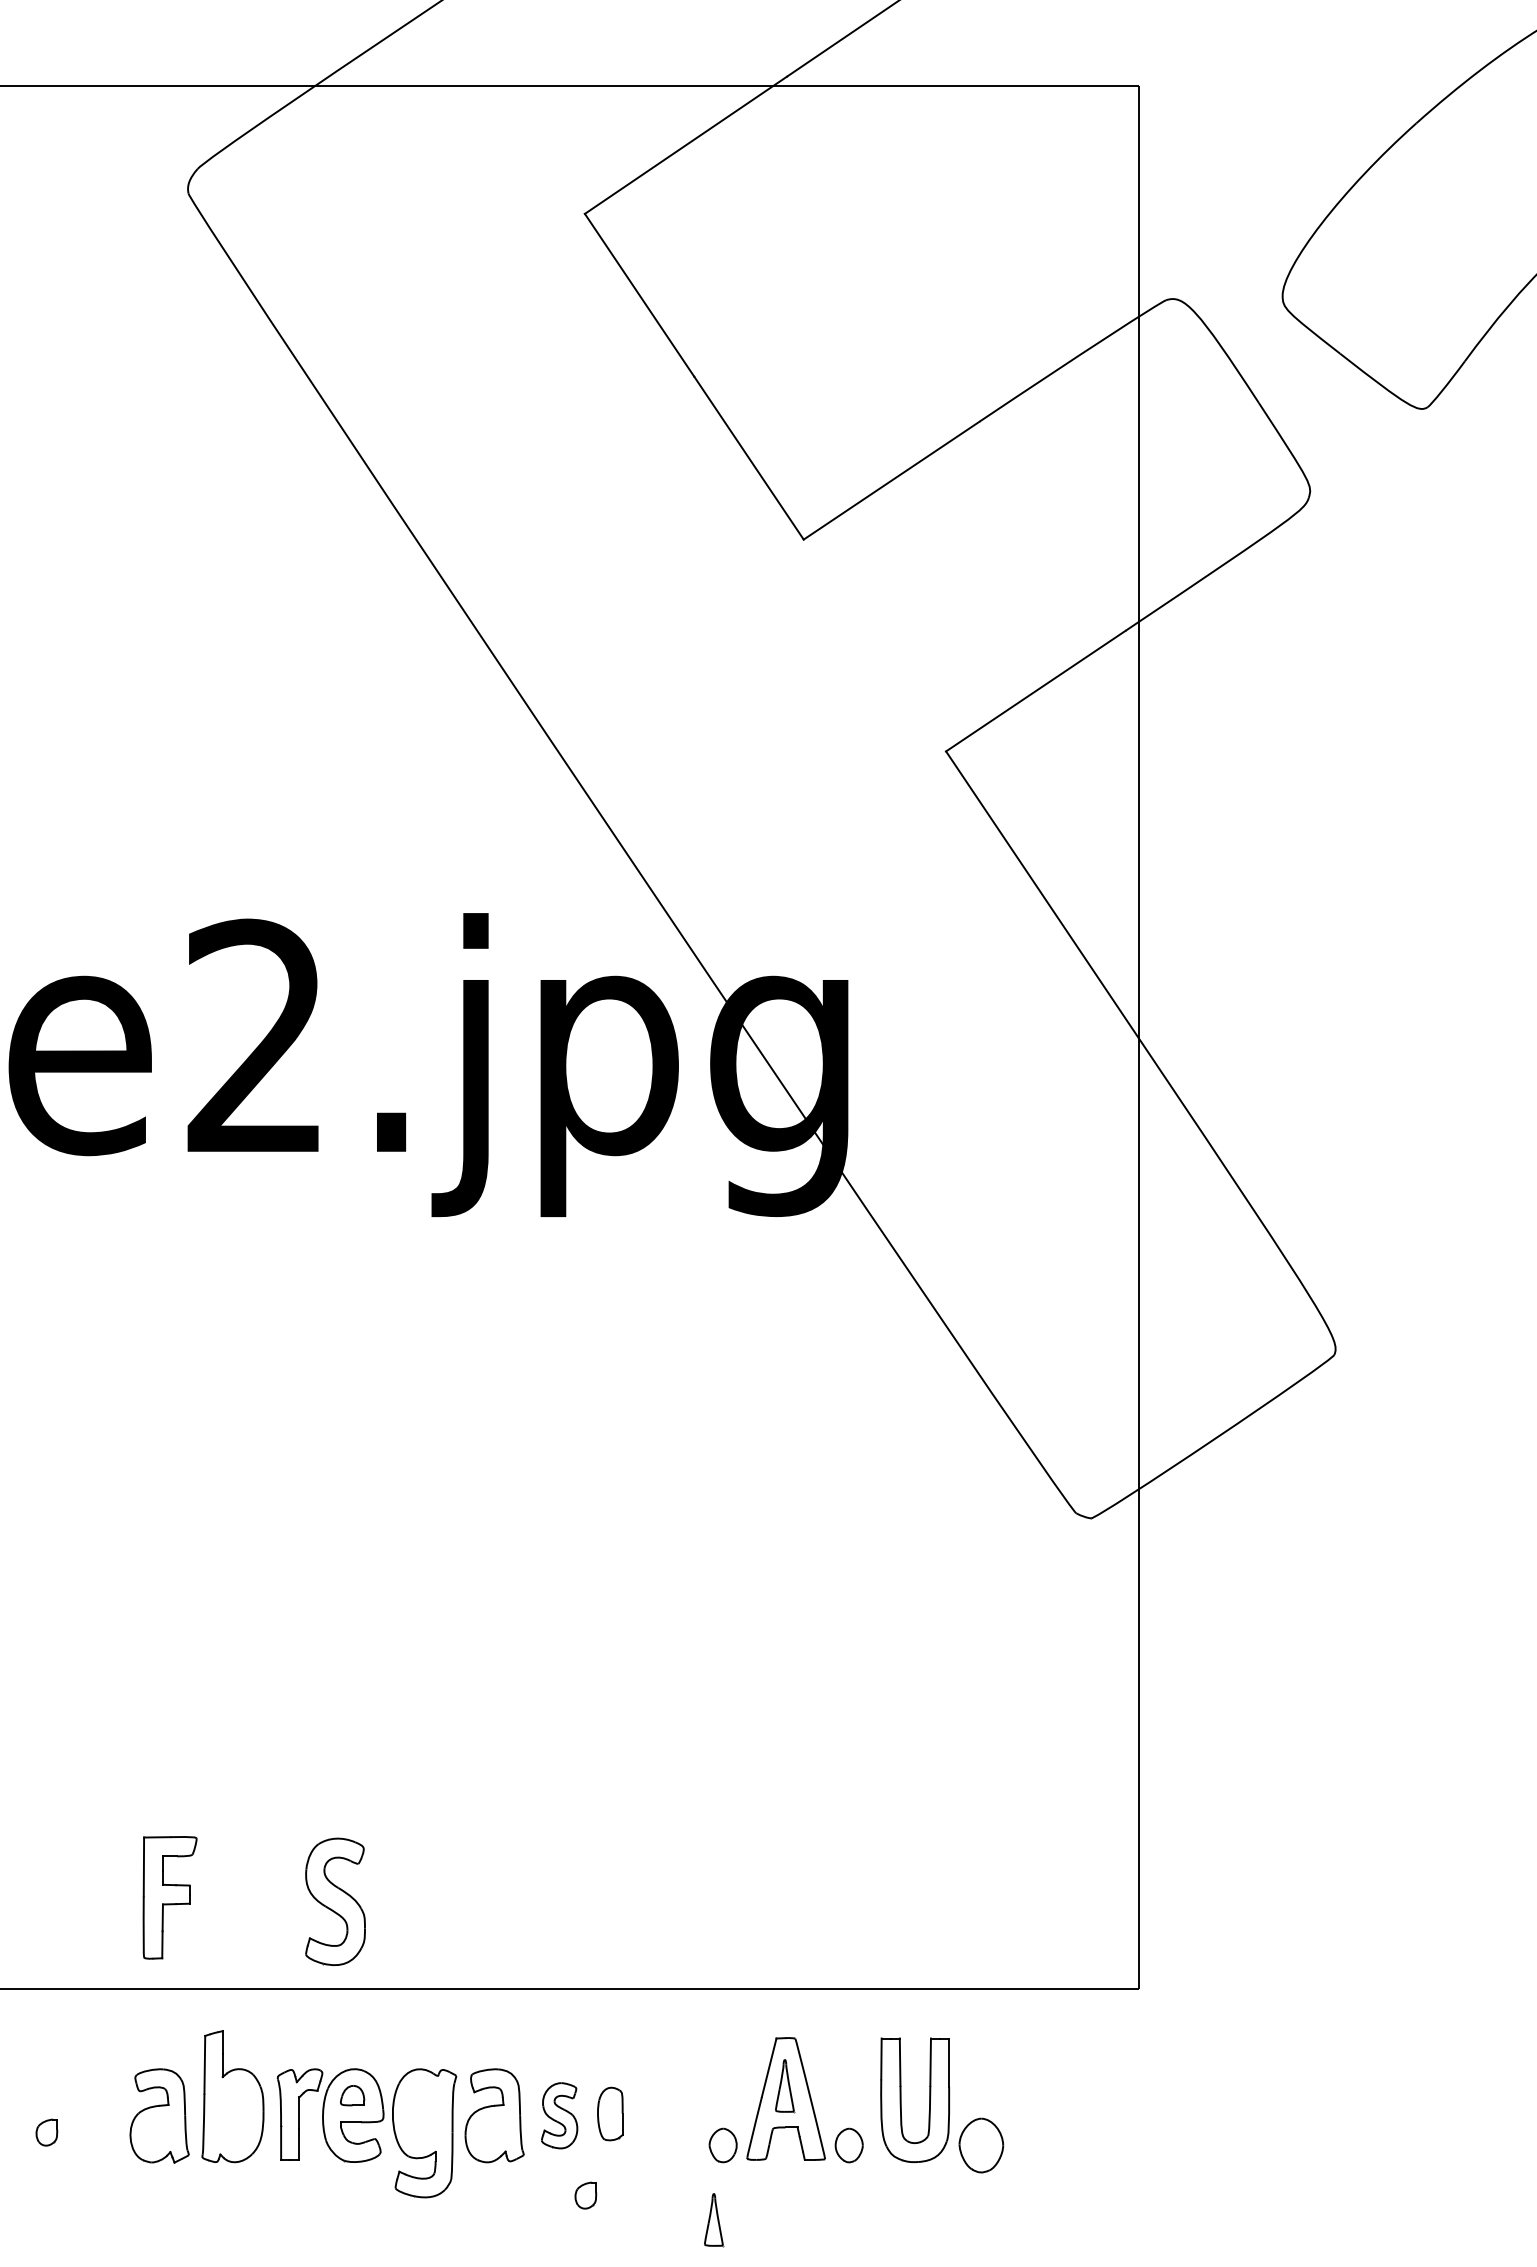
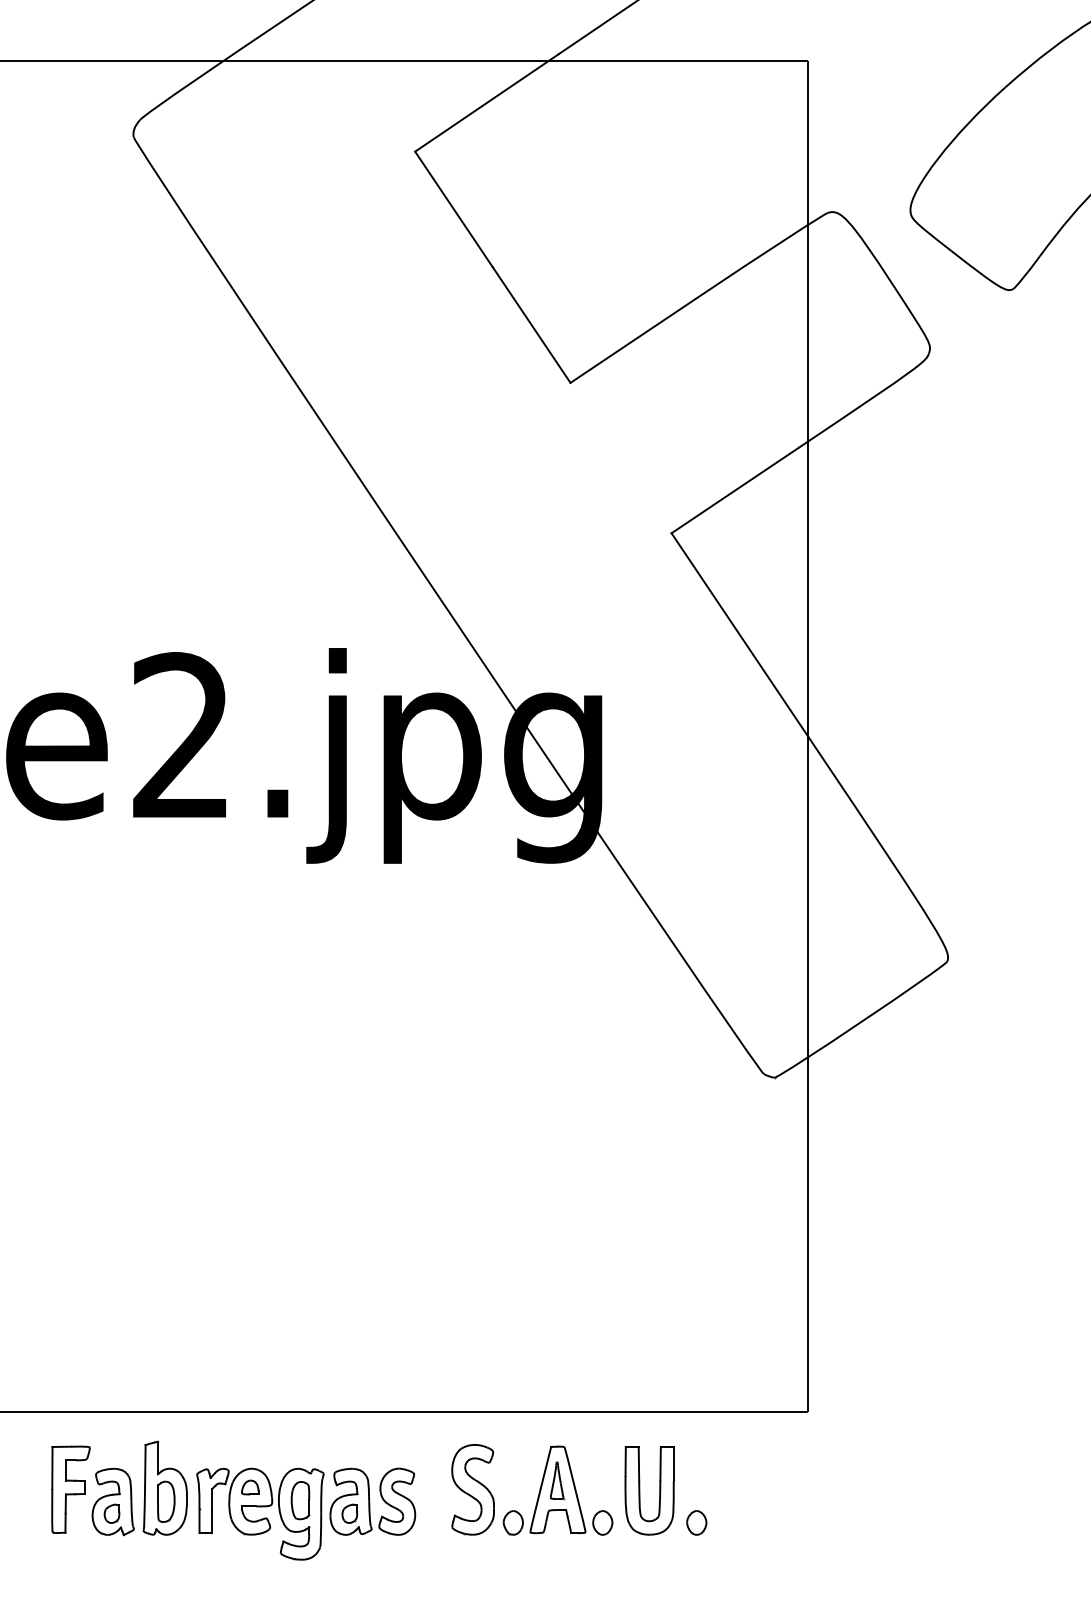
part: (169, 1897) -> (70, 1489), moved
part: (335, 1901) -> (473, 1489), moved
part: (610, 2113) -> (300, 1500), moved
part: (233, 2115) -> (165, 1501), added
part: (559, 2115) -> (397, 1501), size x1.43
part: (46, 2132) -> (111, 1513), moved
part: (981, 2145) -> (696, 1522), size x0.62
part: (585, 2195) -> (349, 1513), moved
part: (714, 2220) -> (507, 1576), removed

